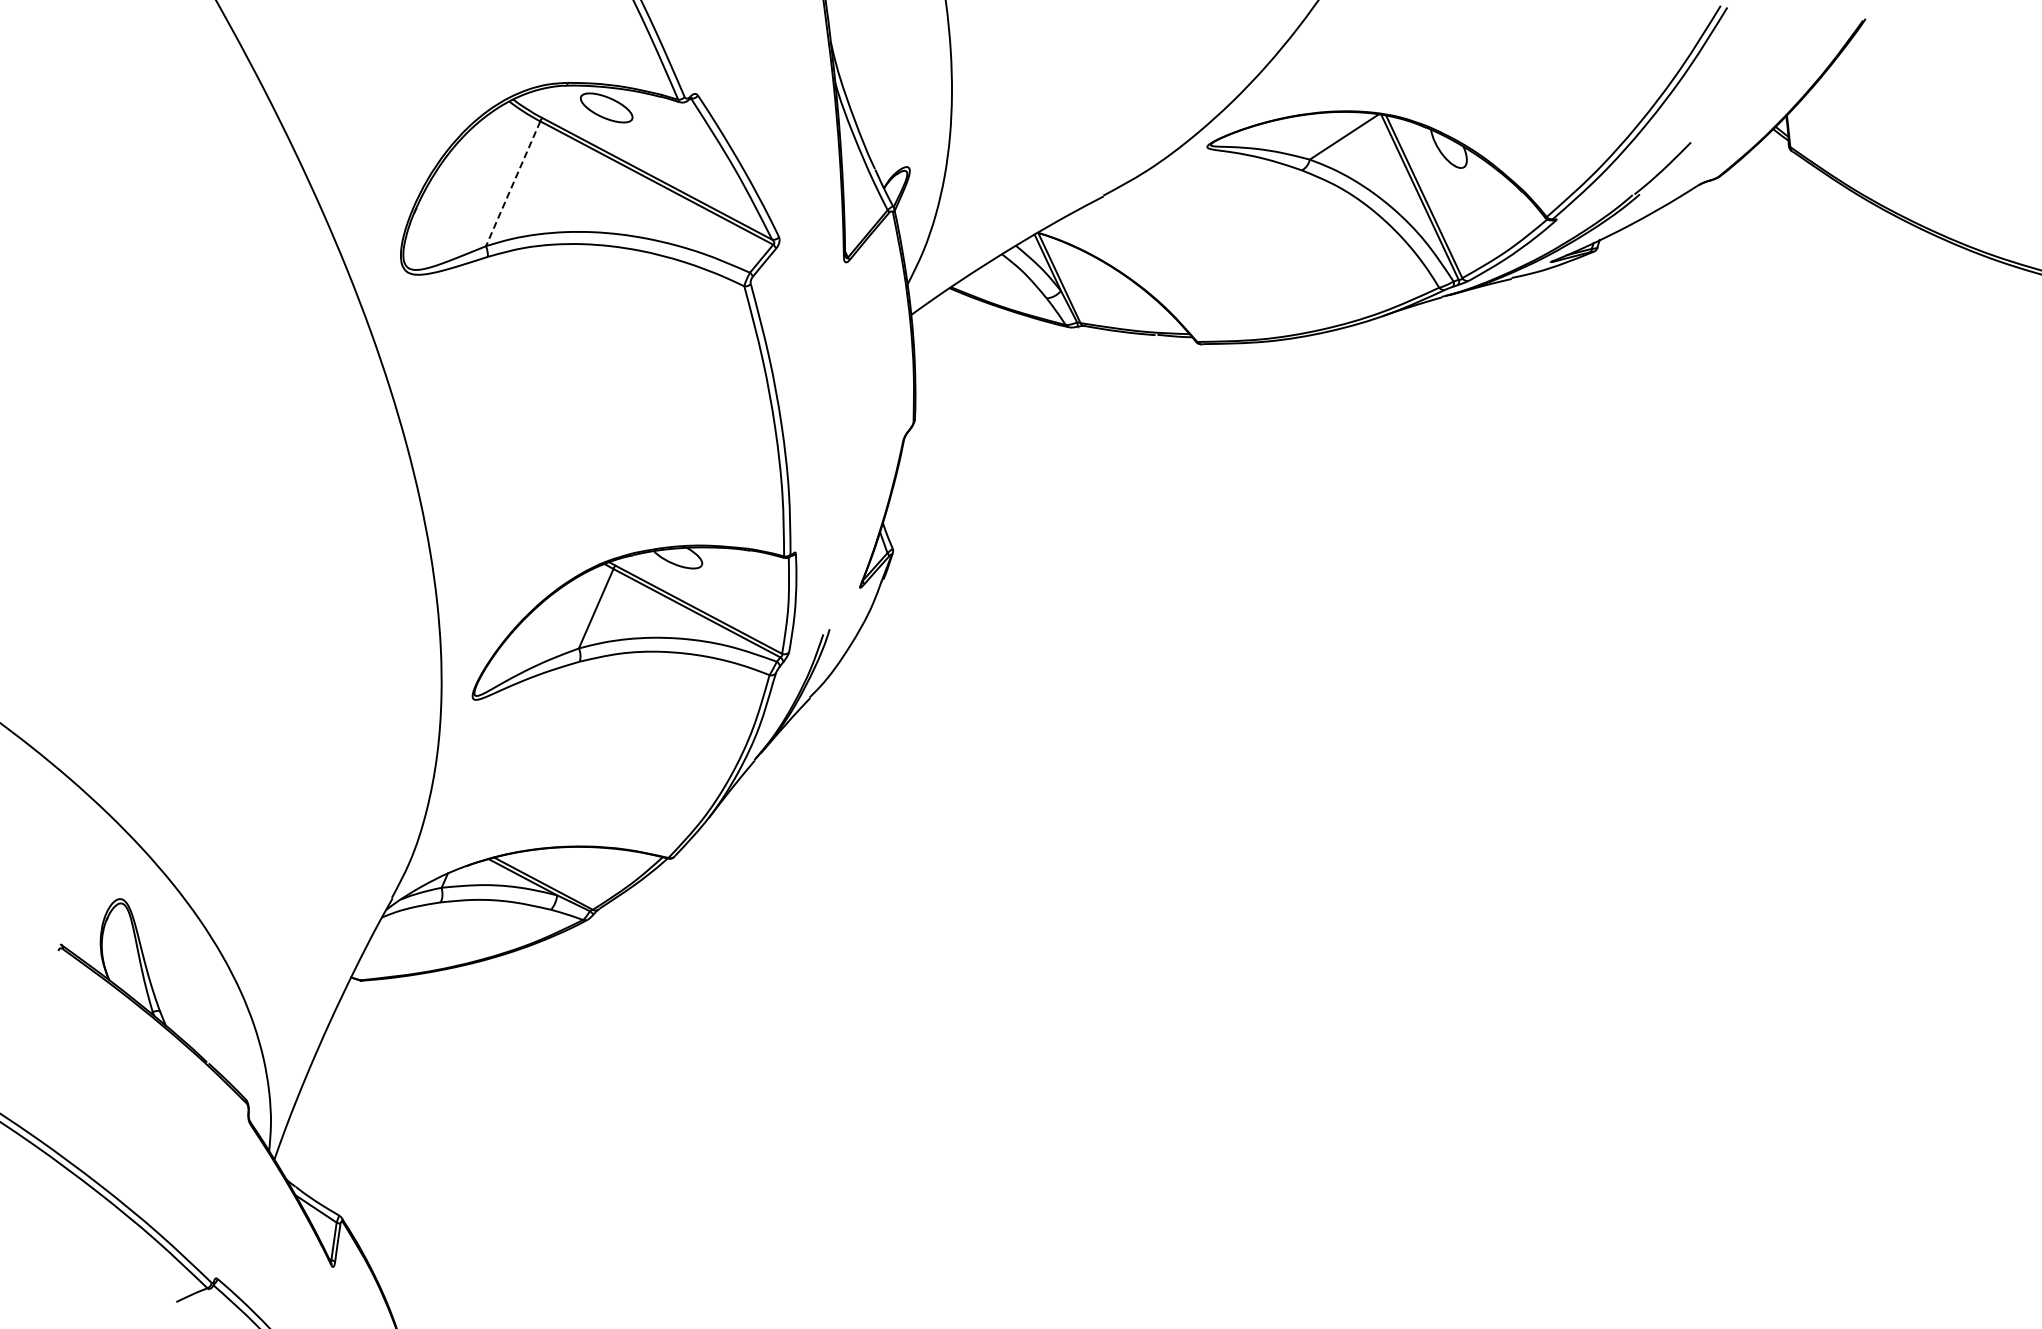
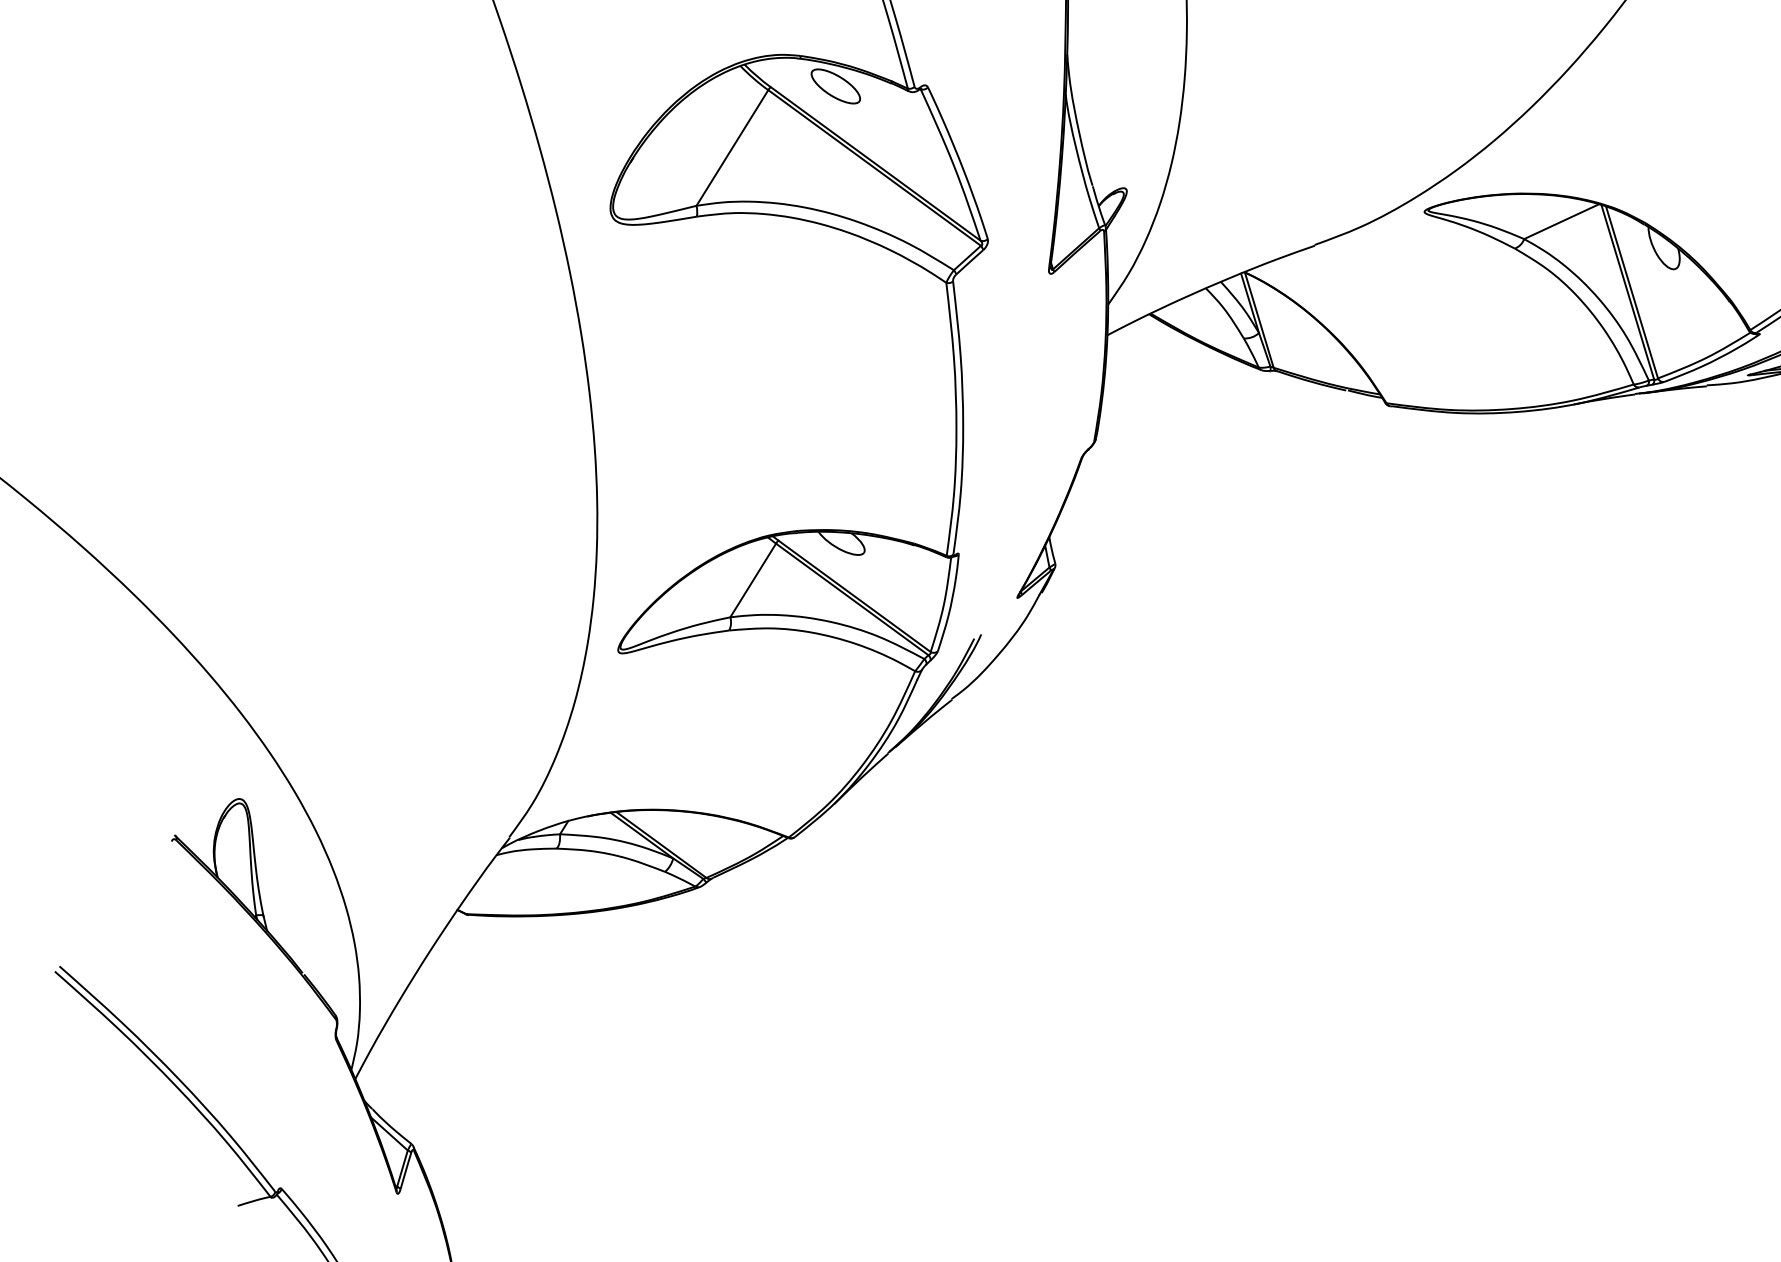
line: (512, 184) -> (731, 148), dashed -> solid

